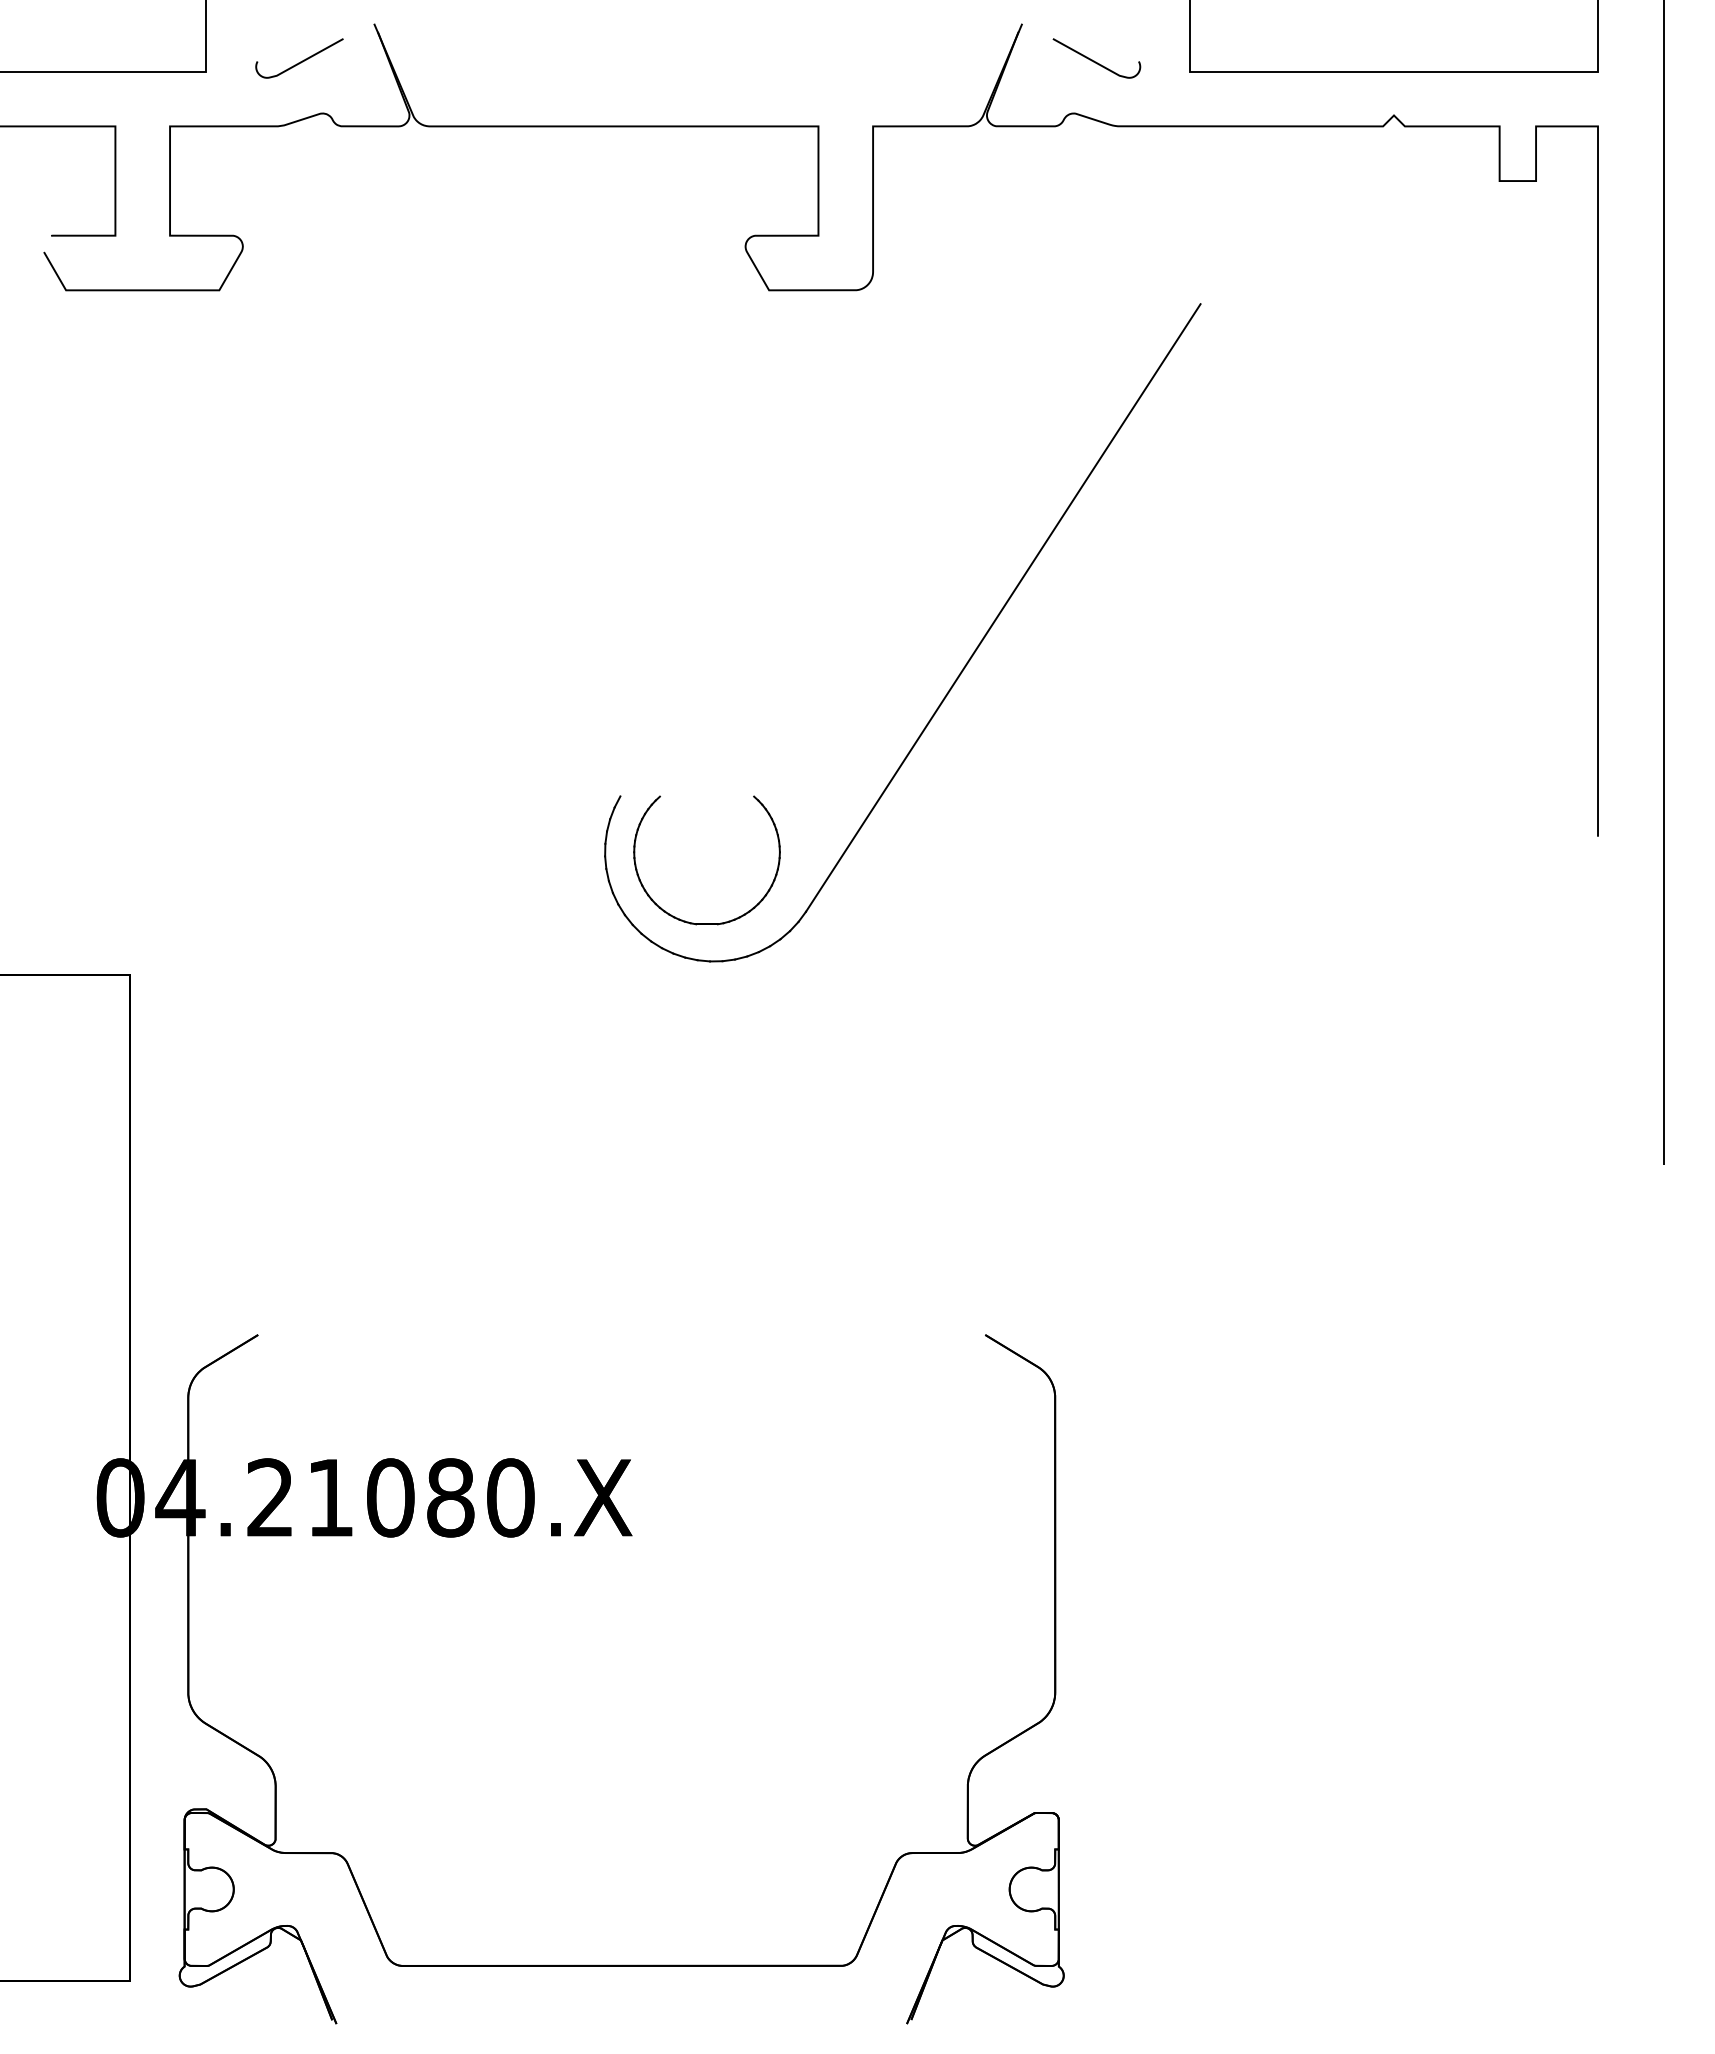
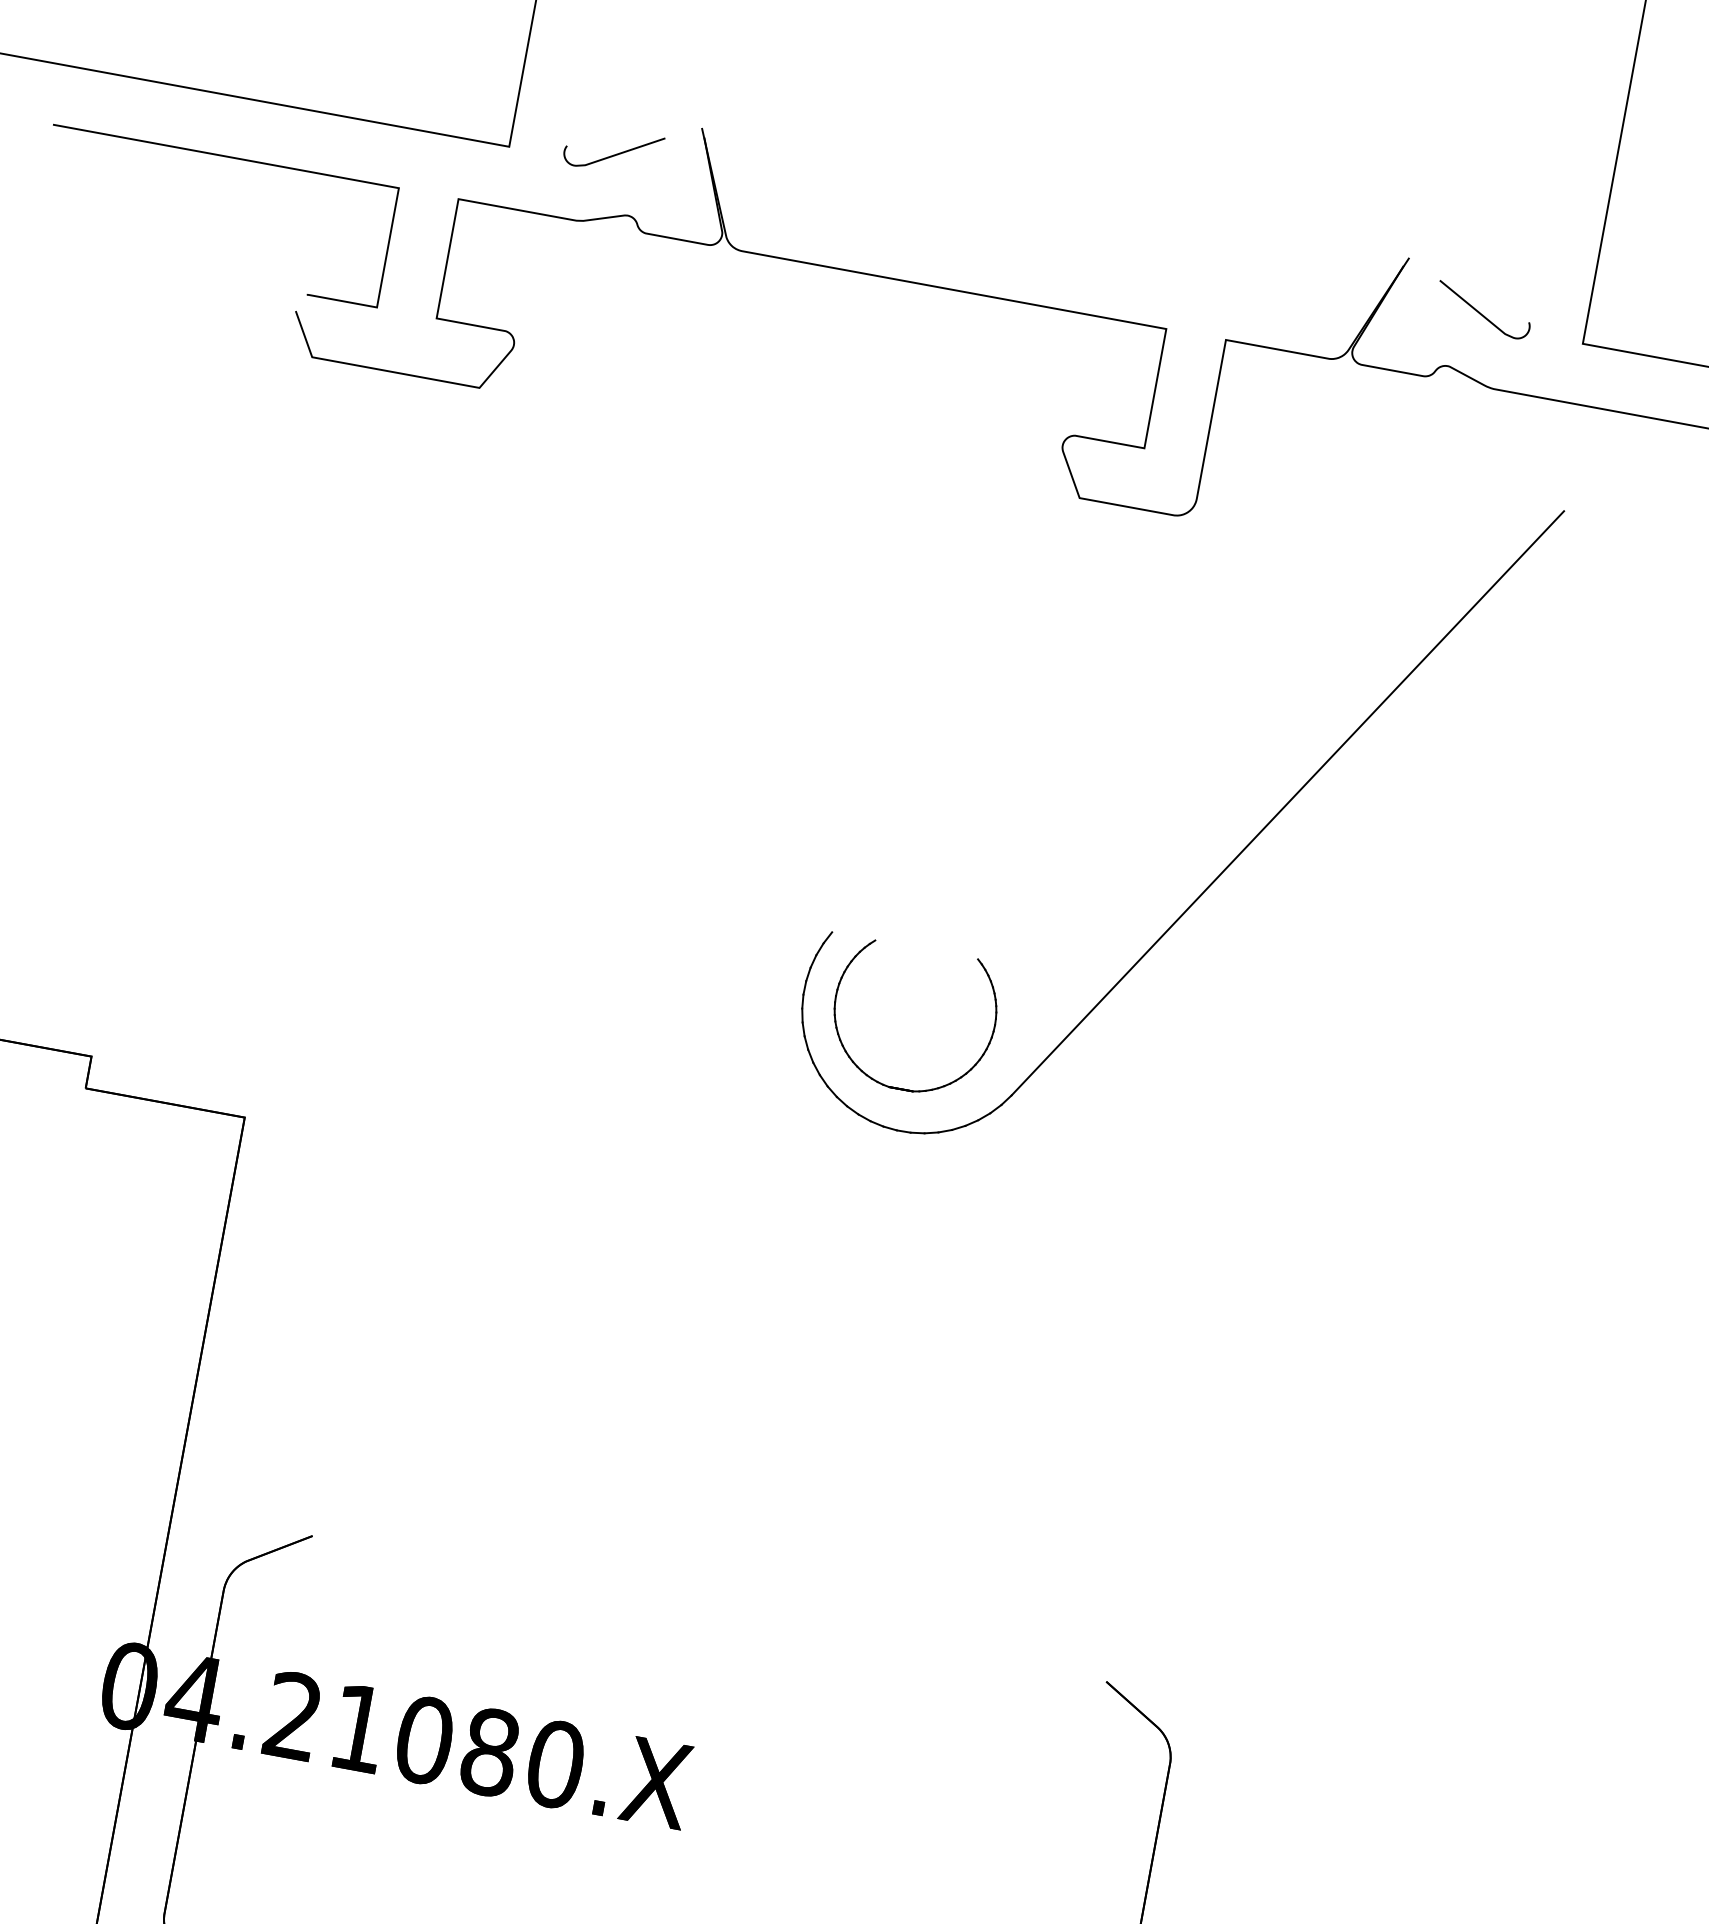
part: (960, 671) -> (1228, 864), moved

